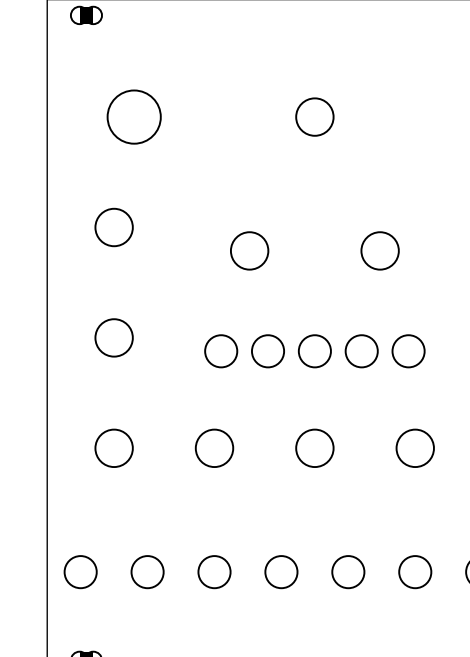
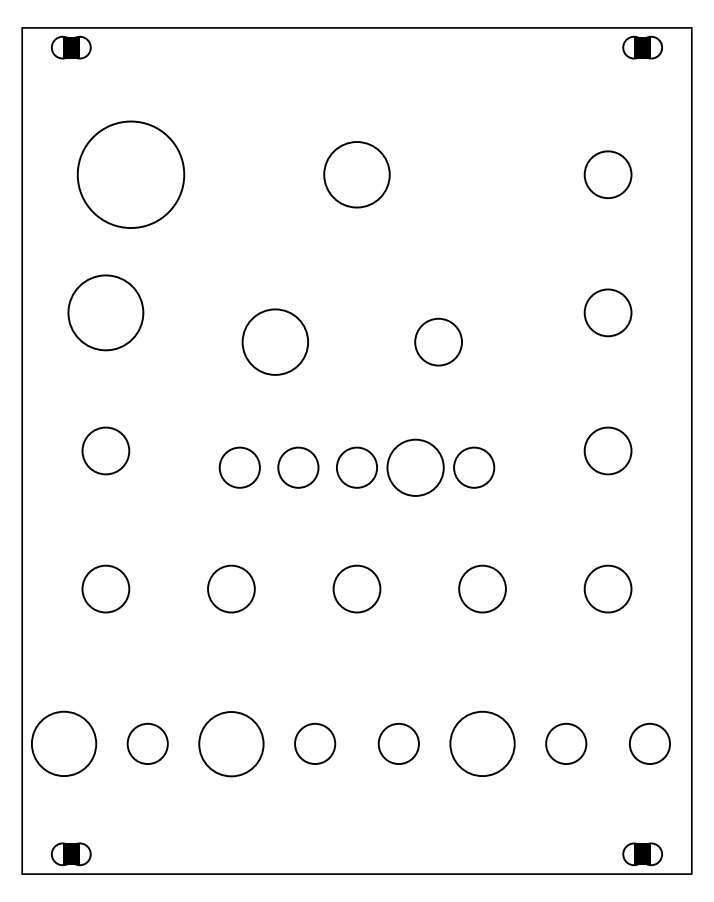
circle: (133, 116) -> (130, 174), size x1.6
circle: (314, 116) -> (356, 174), size x1.4
circle: (113, 227) -> (105, 312), size x1.6
circle: (248, 250) -> (274, 341), size x1.4
circle: (361, 351) -> (415, 467), size x1.4
circle: (80, 571) -> (63, 743), size x1.6
circle: (214, 571) -> (231, 743), size x1.6
circle: (415, 571) -> (482, 743), size x1.6

